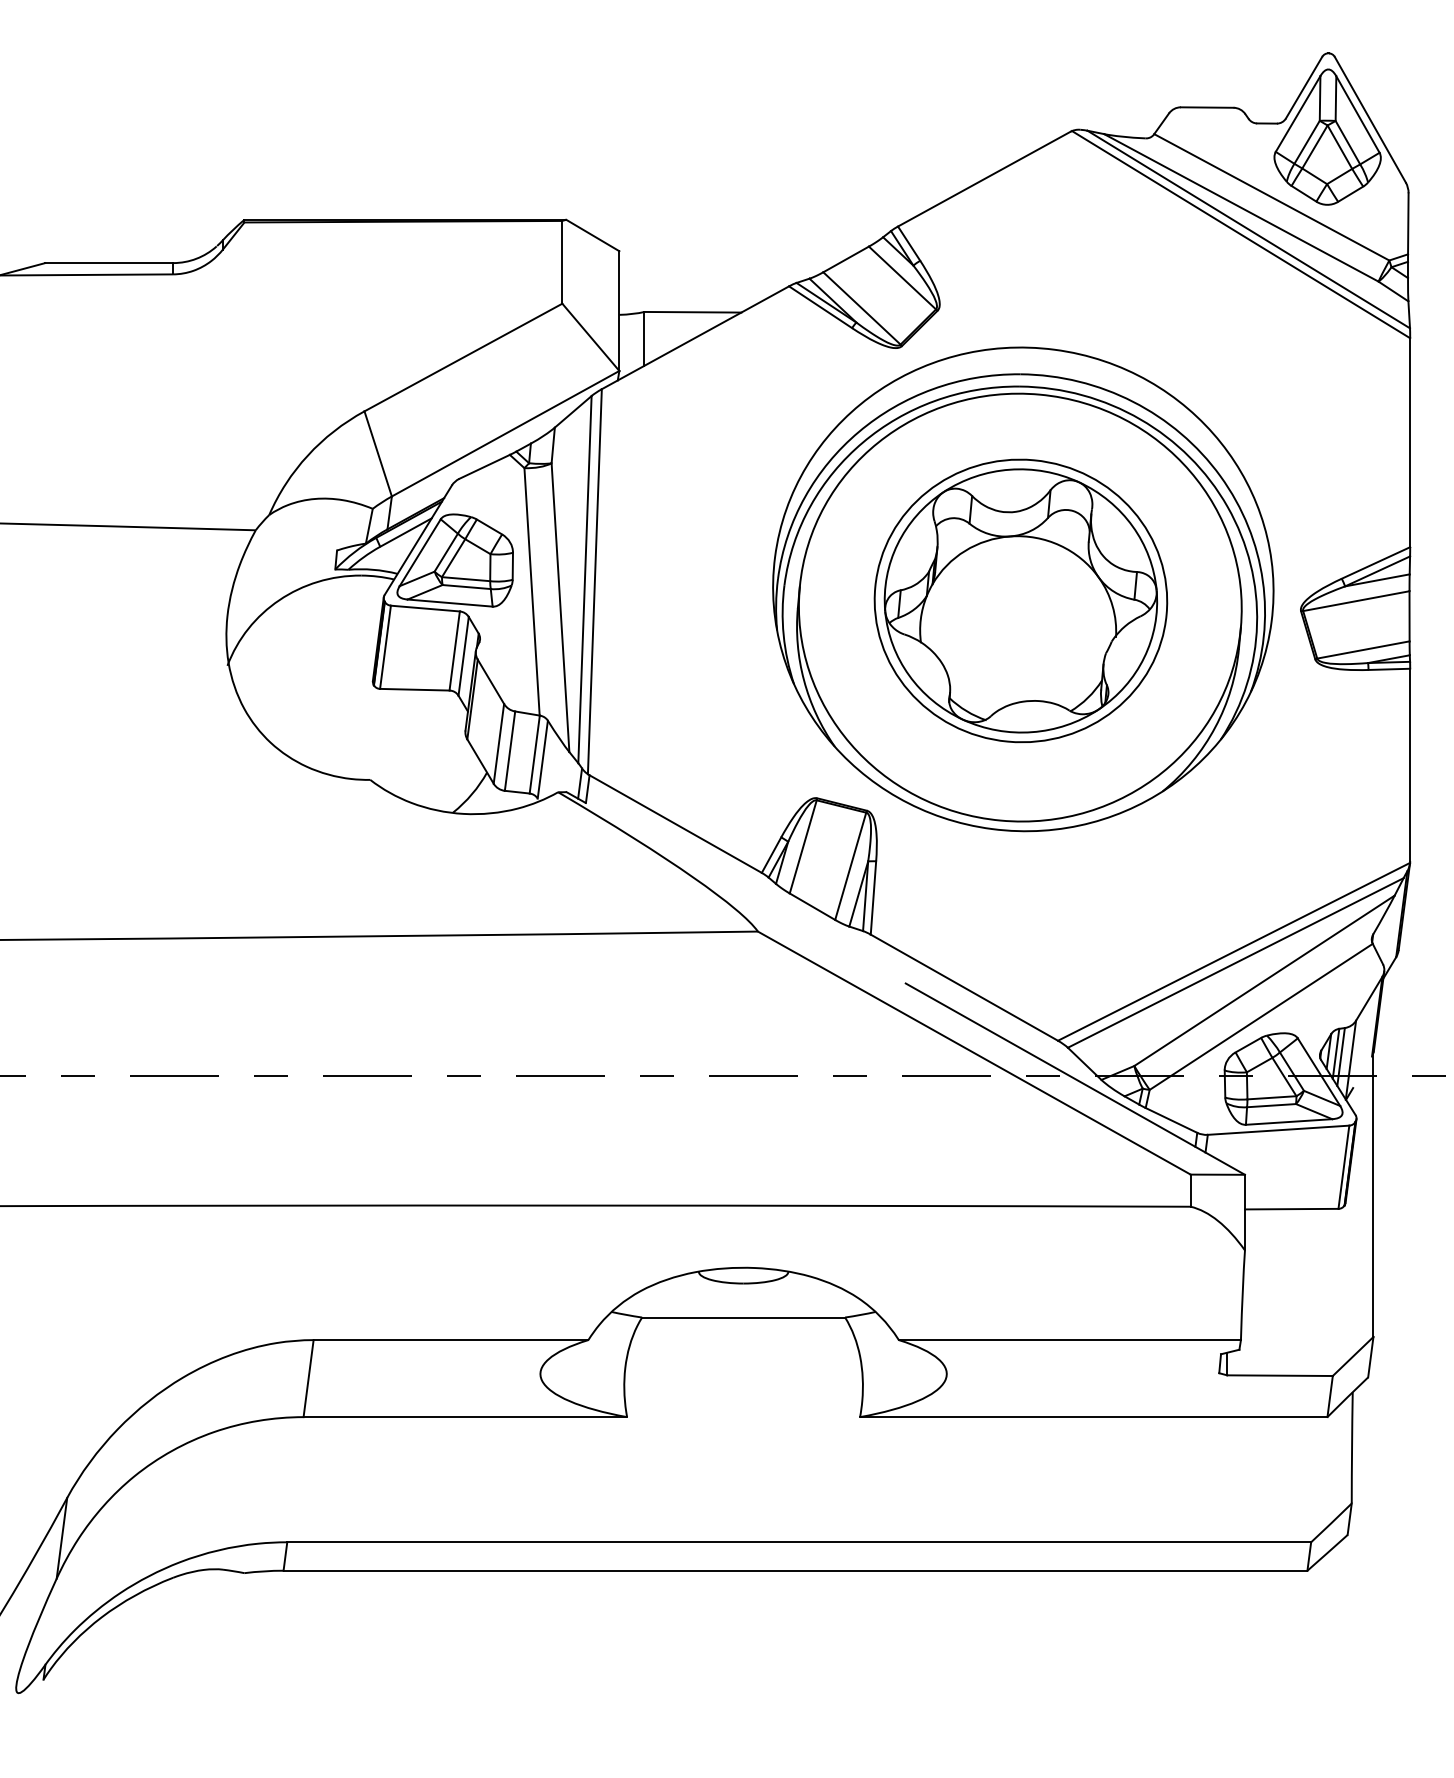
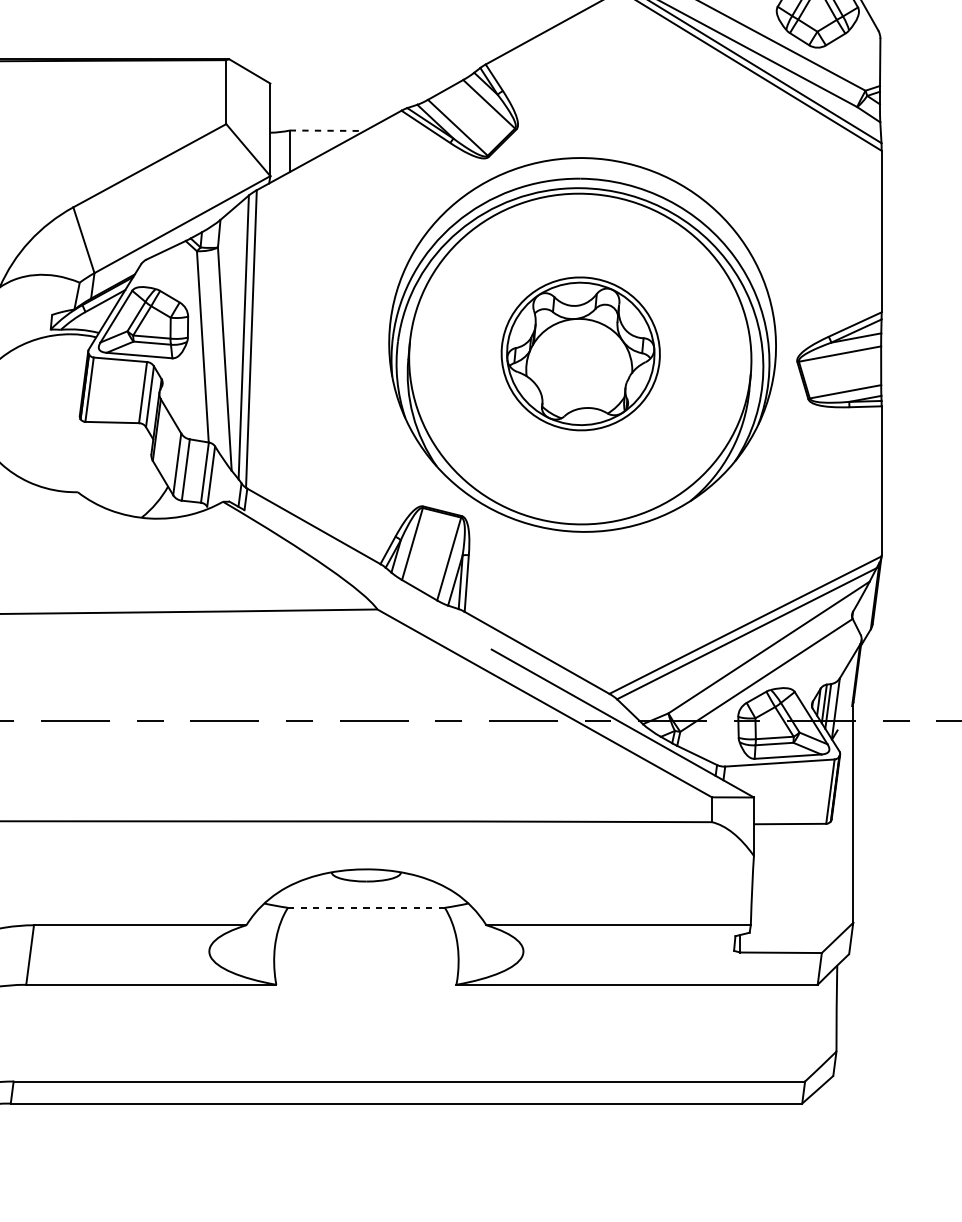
line: (693, 312) -> (327, 130), solid -> dashed
part: (1020, 600) -> (580, 353), size x0.7
line: (744, 1317) -> (367, 907), solid -> dashed

